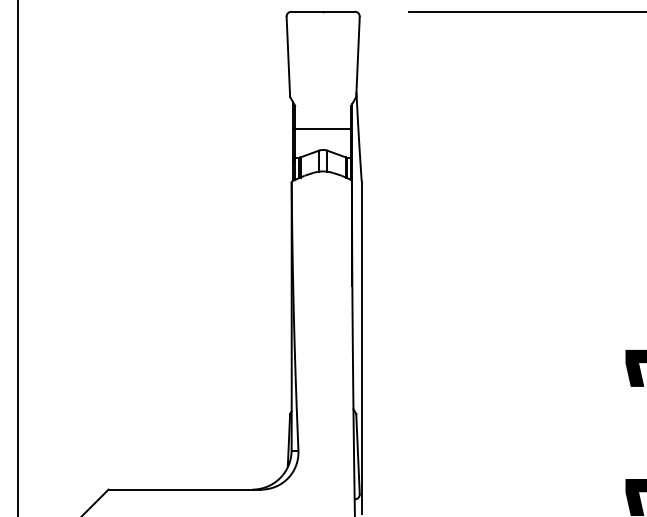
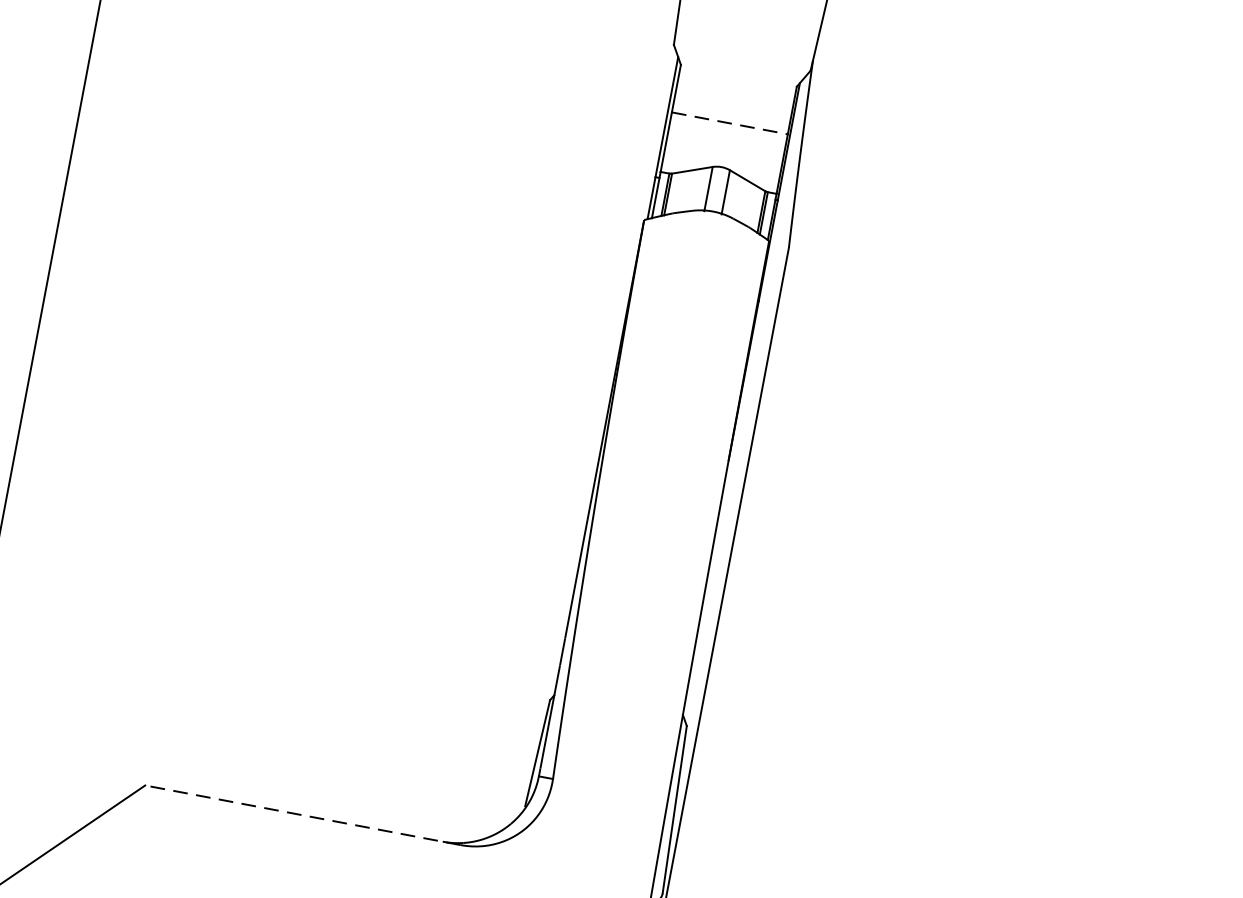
line: (323, 128) -> (730, 122), solid -> dashed
line: (184, 489) -> (302, 814), solid -> dashed

